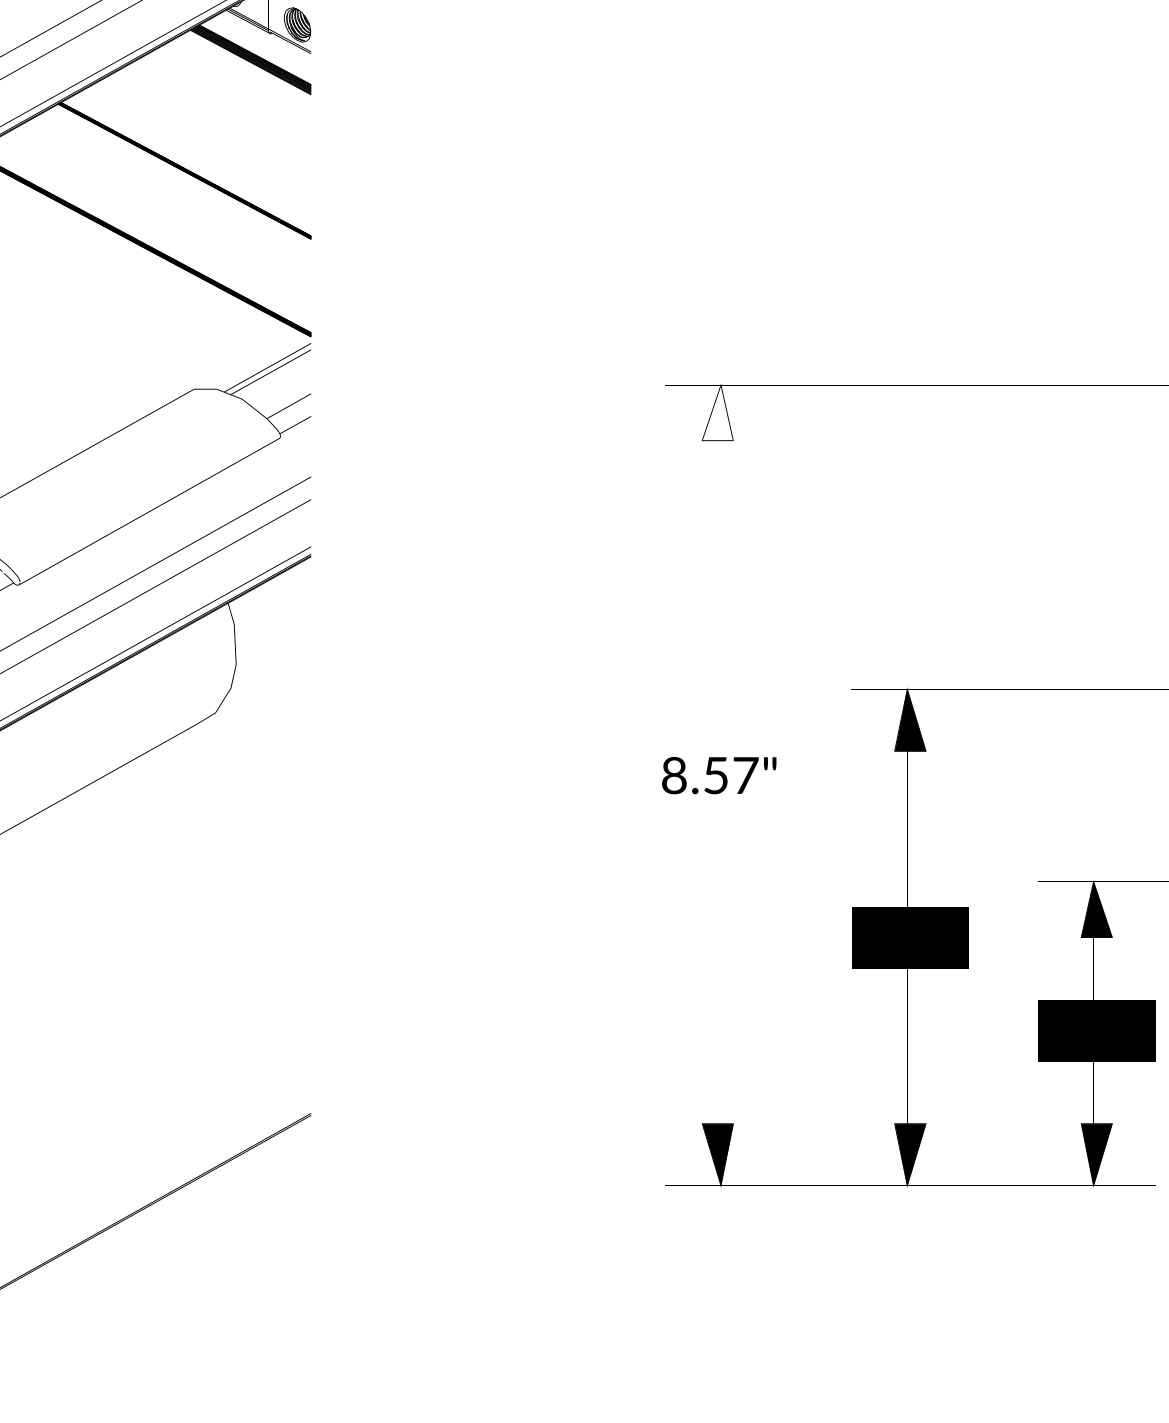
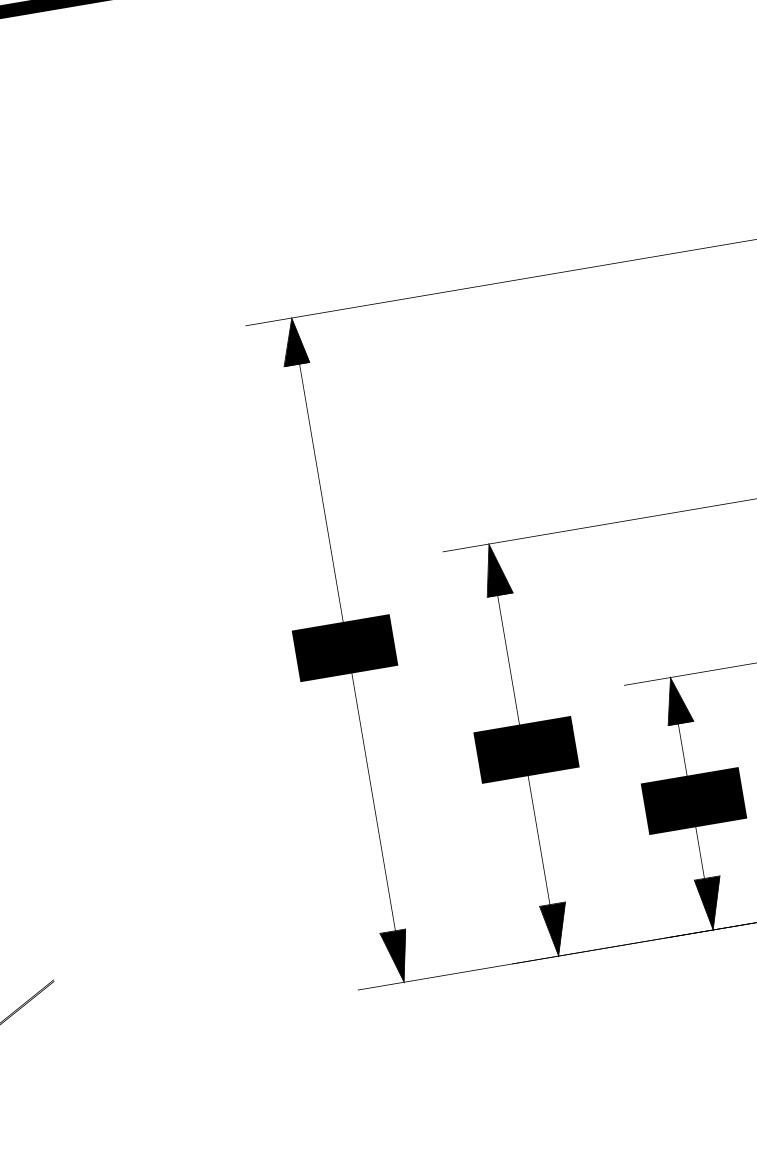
fill: (717, 413) -> (292, 342), added
fill: (717, 782) -> (344, 648), added

